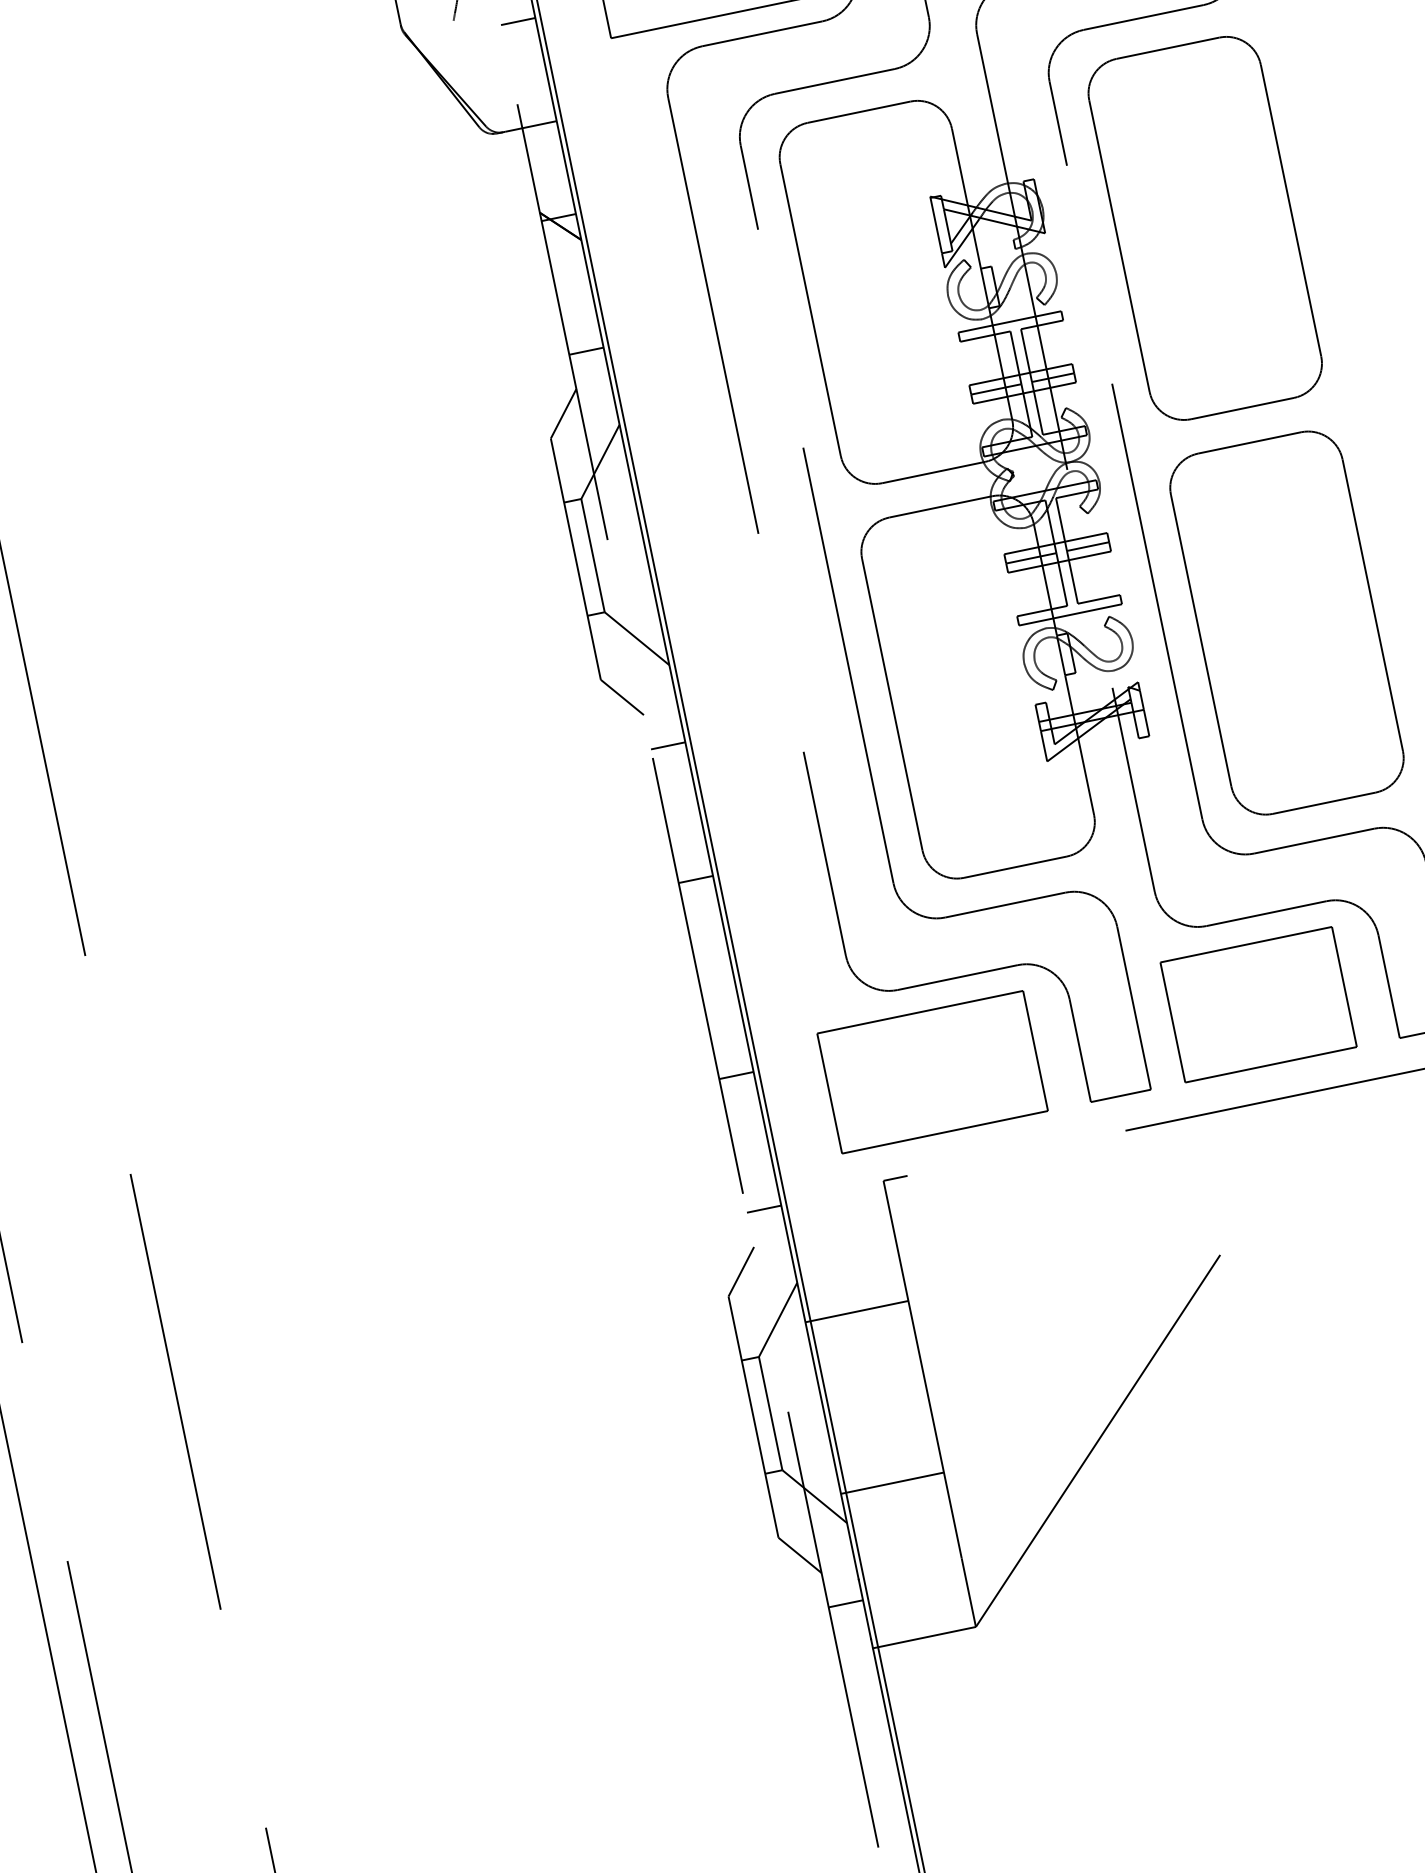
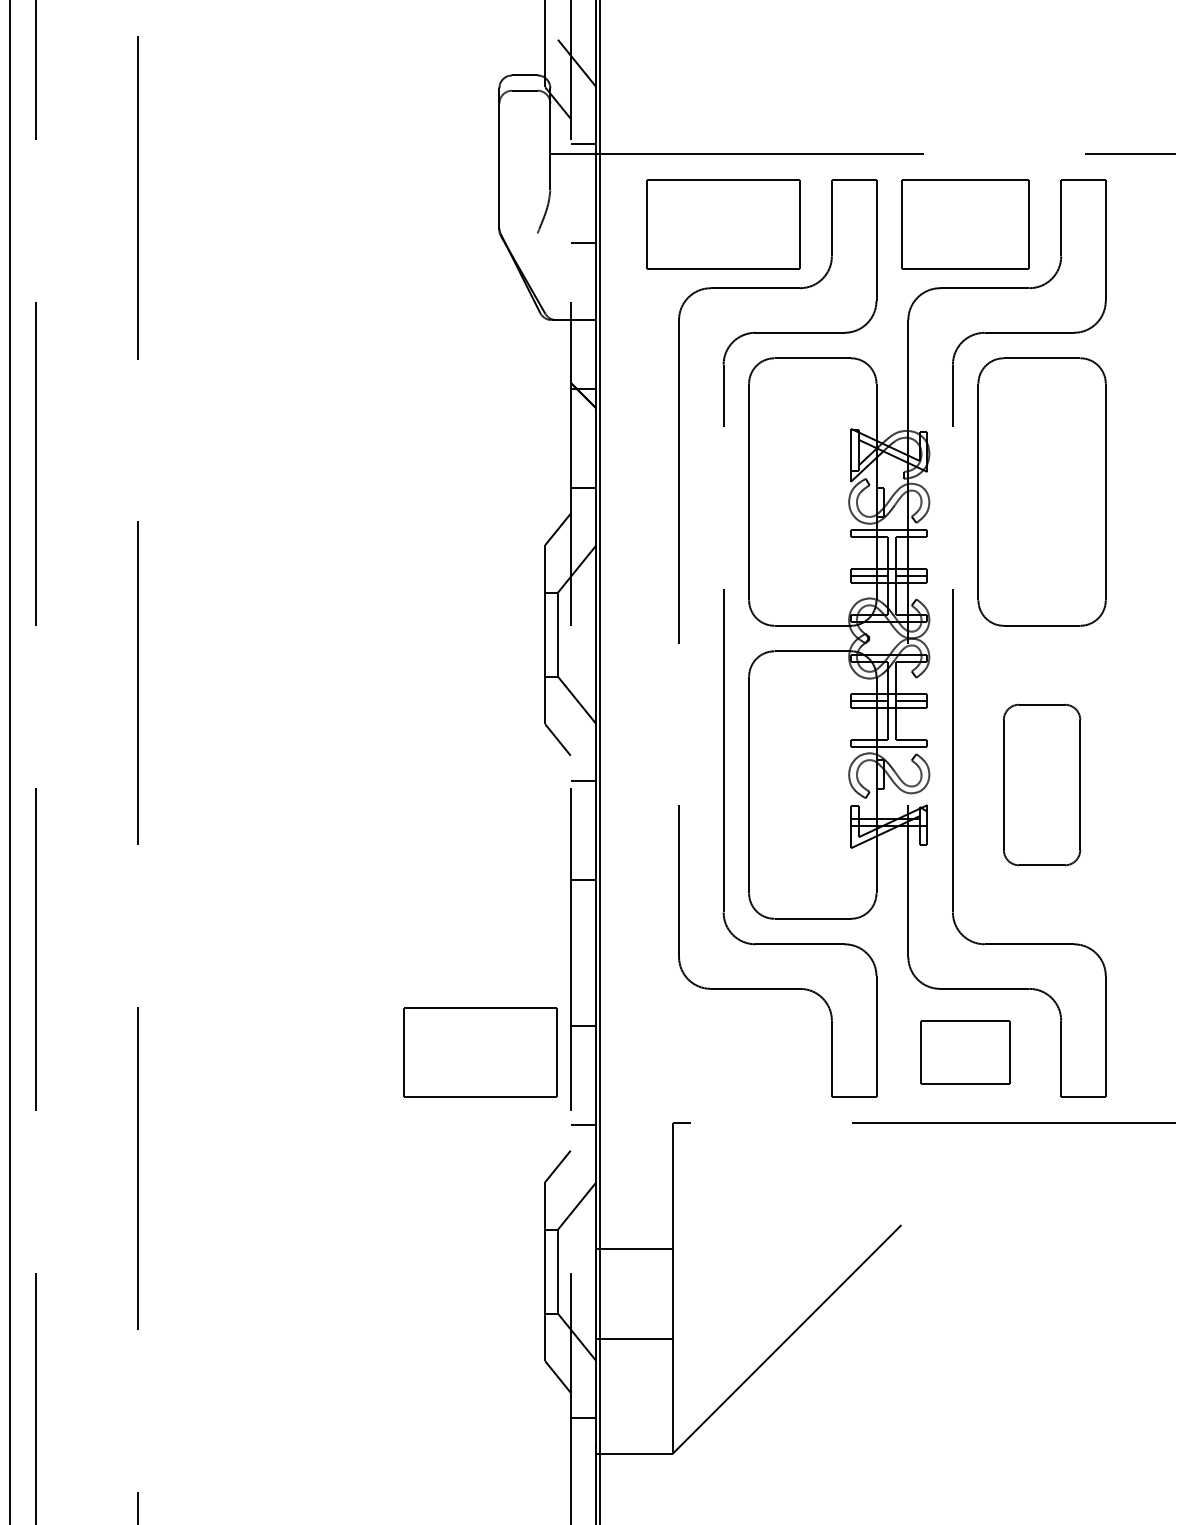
part: (1286, 622) -> (1041, 784), size x0.6
part: (1258, 1004) -> (965, 1052), size x0.7
part: (932, 1072) -> (480, 1052), moved
line: (856, 1311) -> (634, 1248), moved

